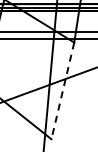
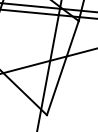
line: (62, 90) -> (62, 67), dashed -> solid

